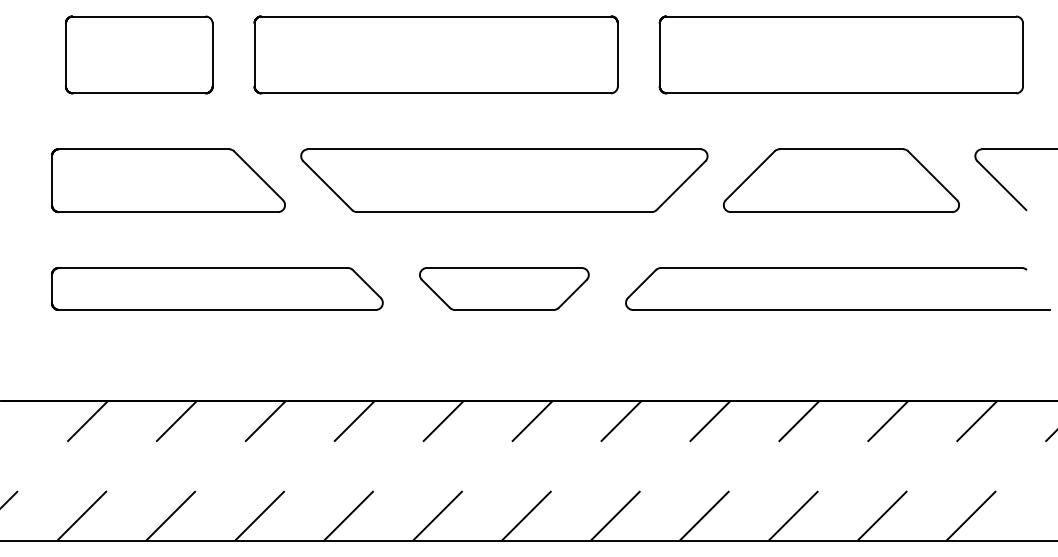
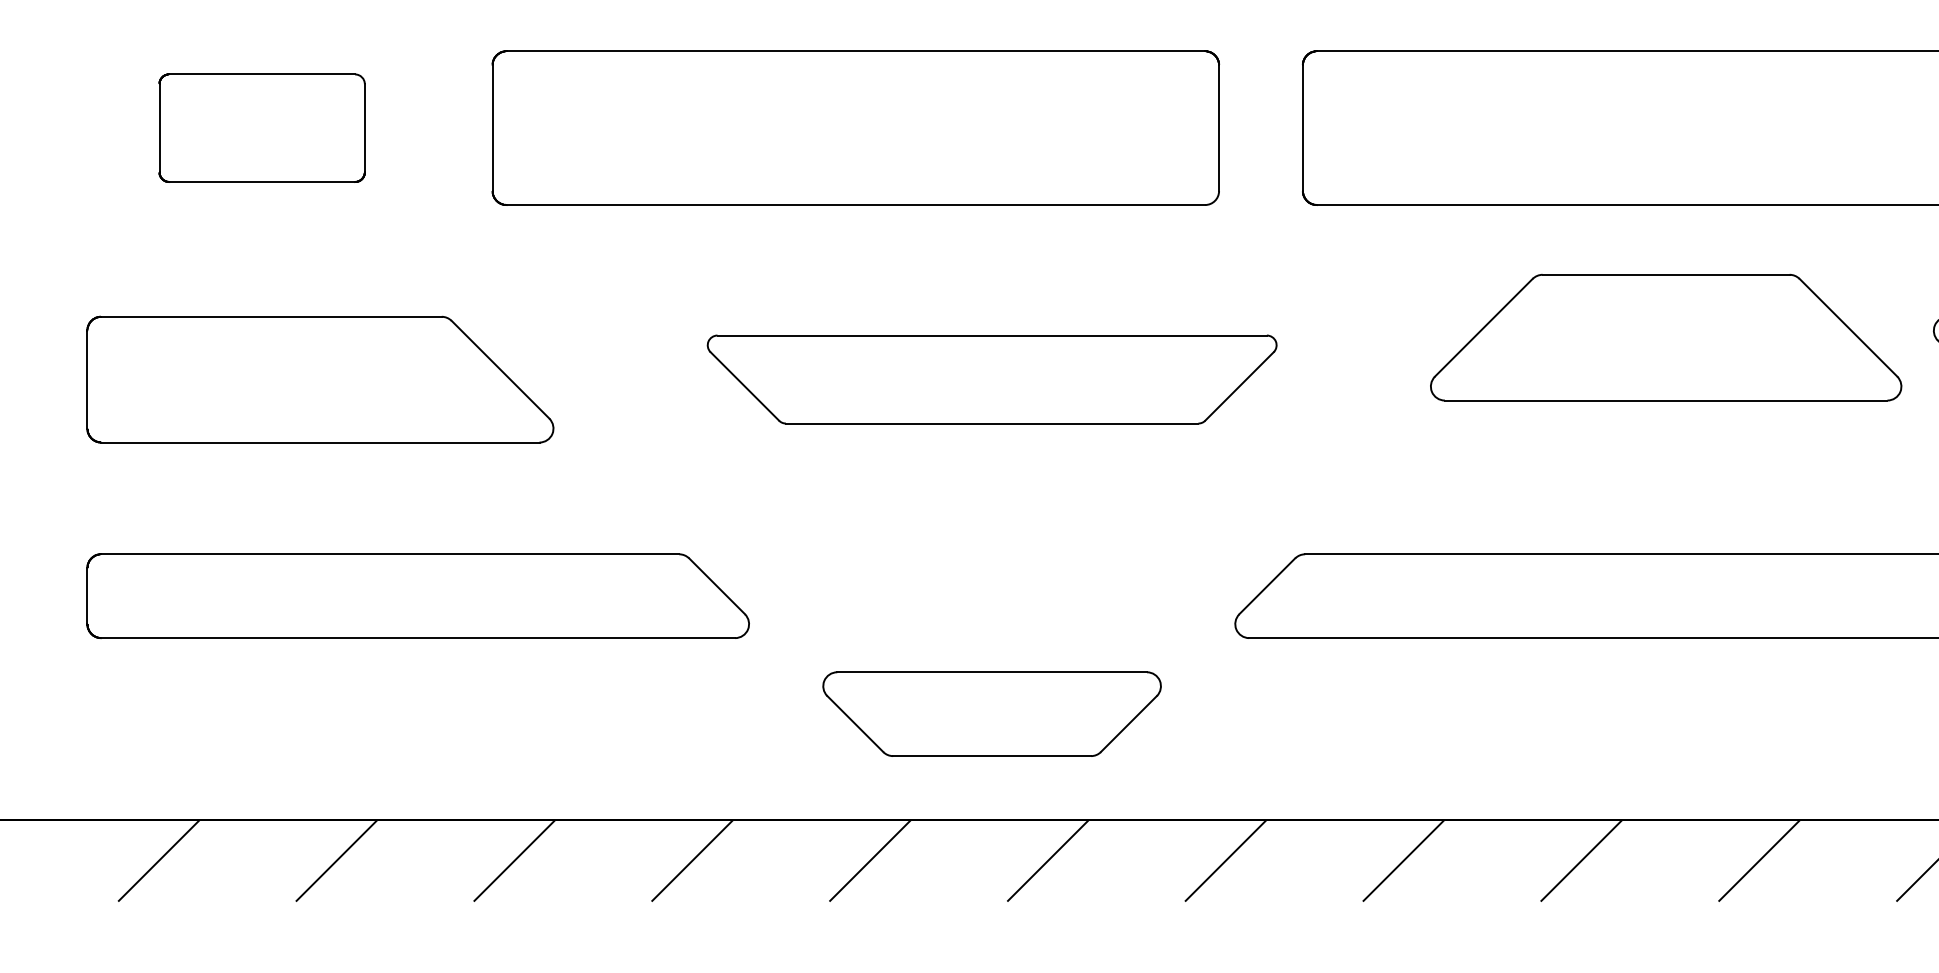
part: (139, 54) -> (262, 127), size x0.7
part: (504, 180) -> (992, 379), size x0.7
part: (841, 180) -> (1666, 337), moved
part: (504, 288) -> (992, 713), moved

